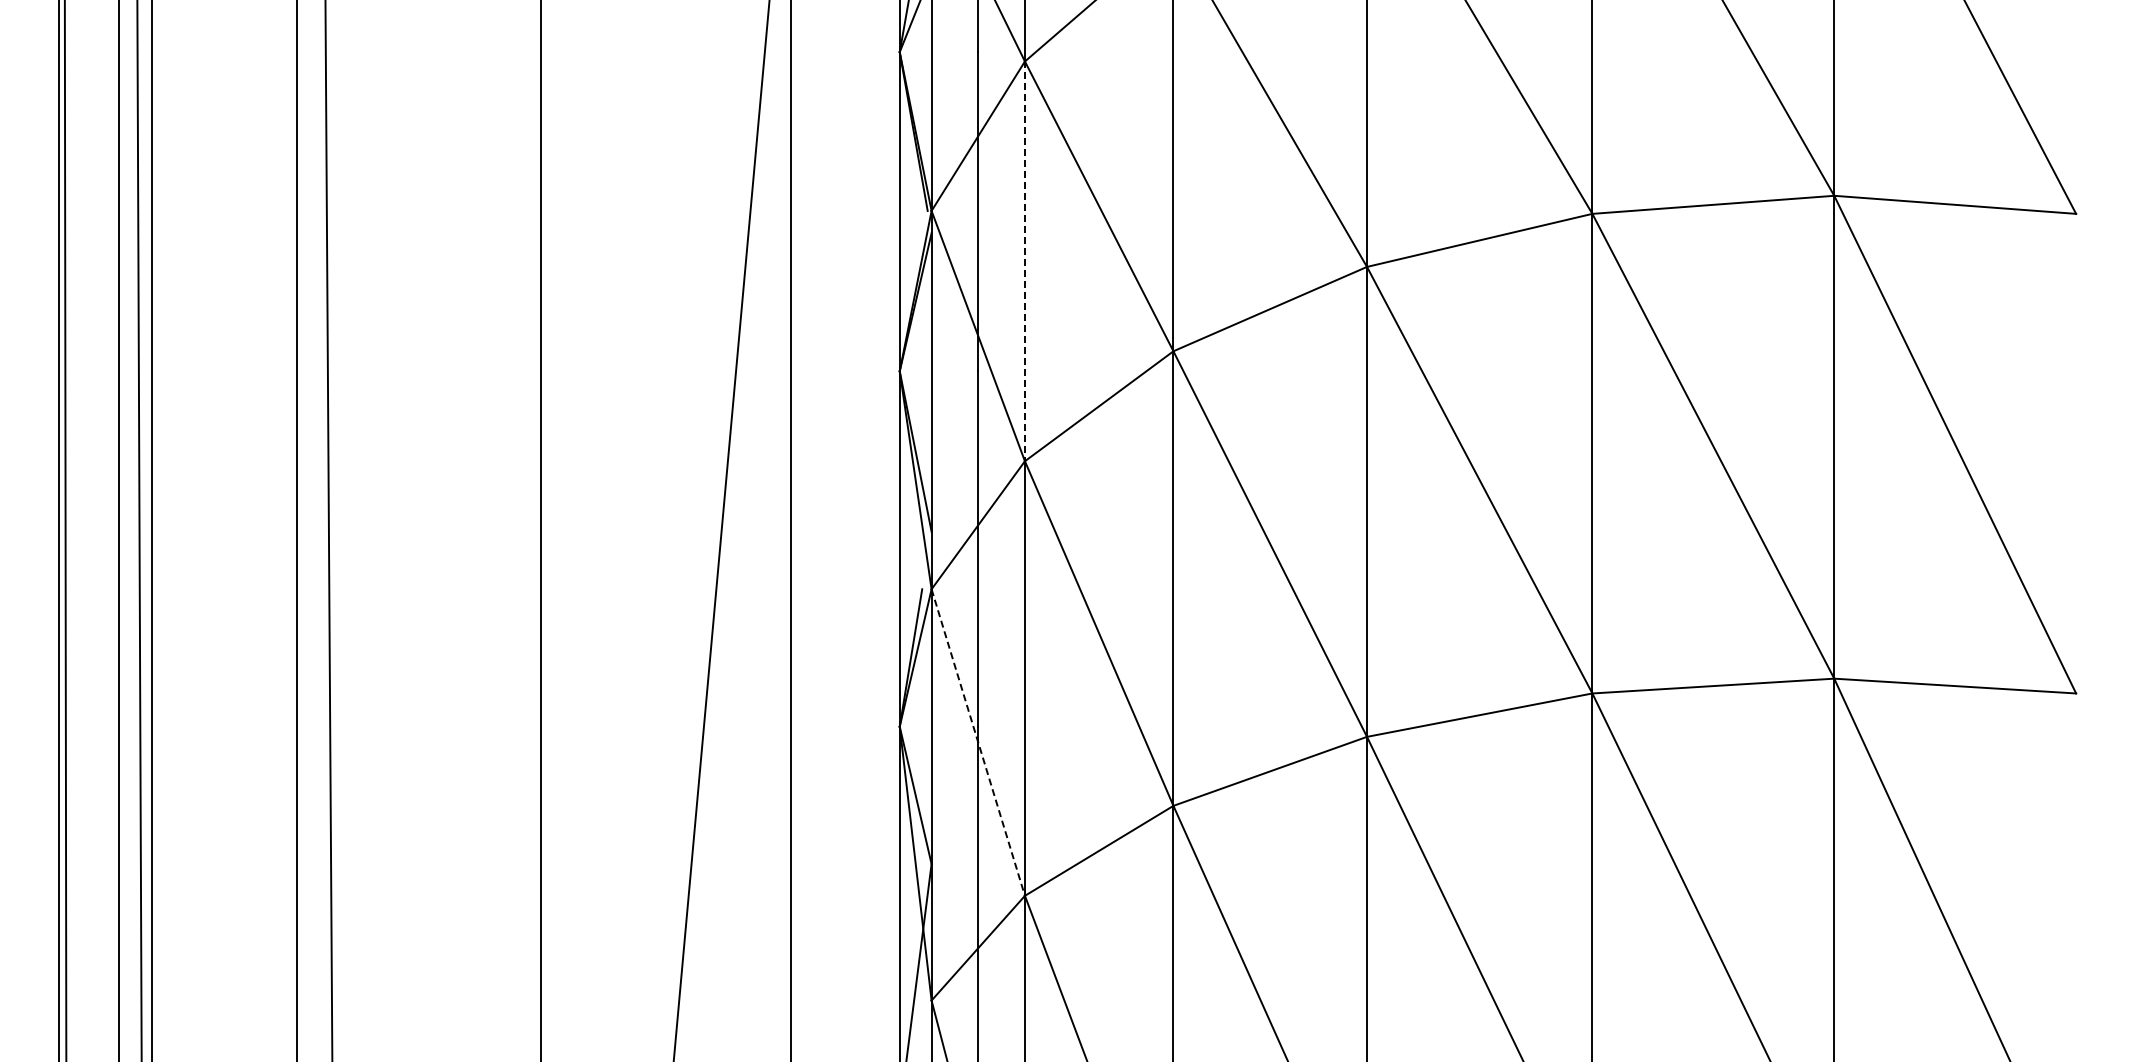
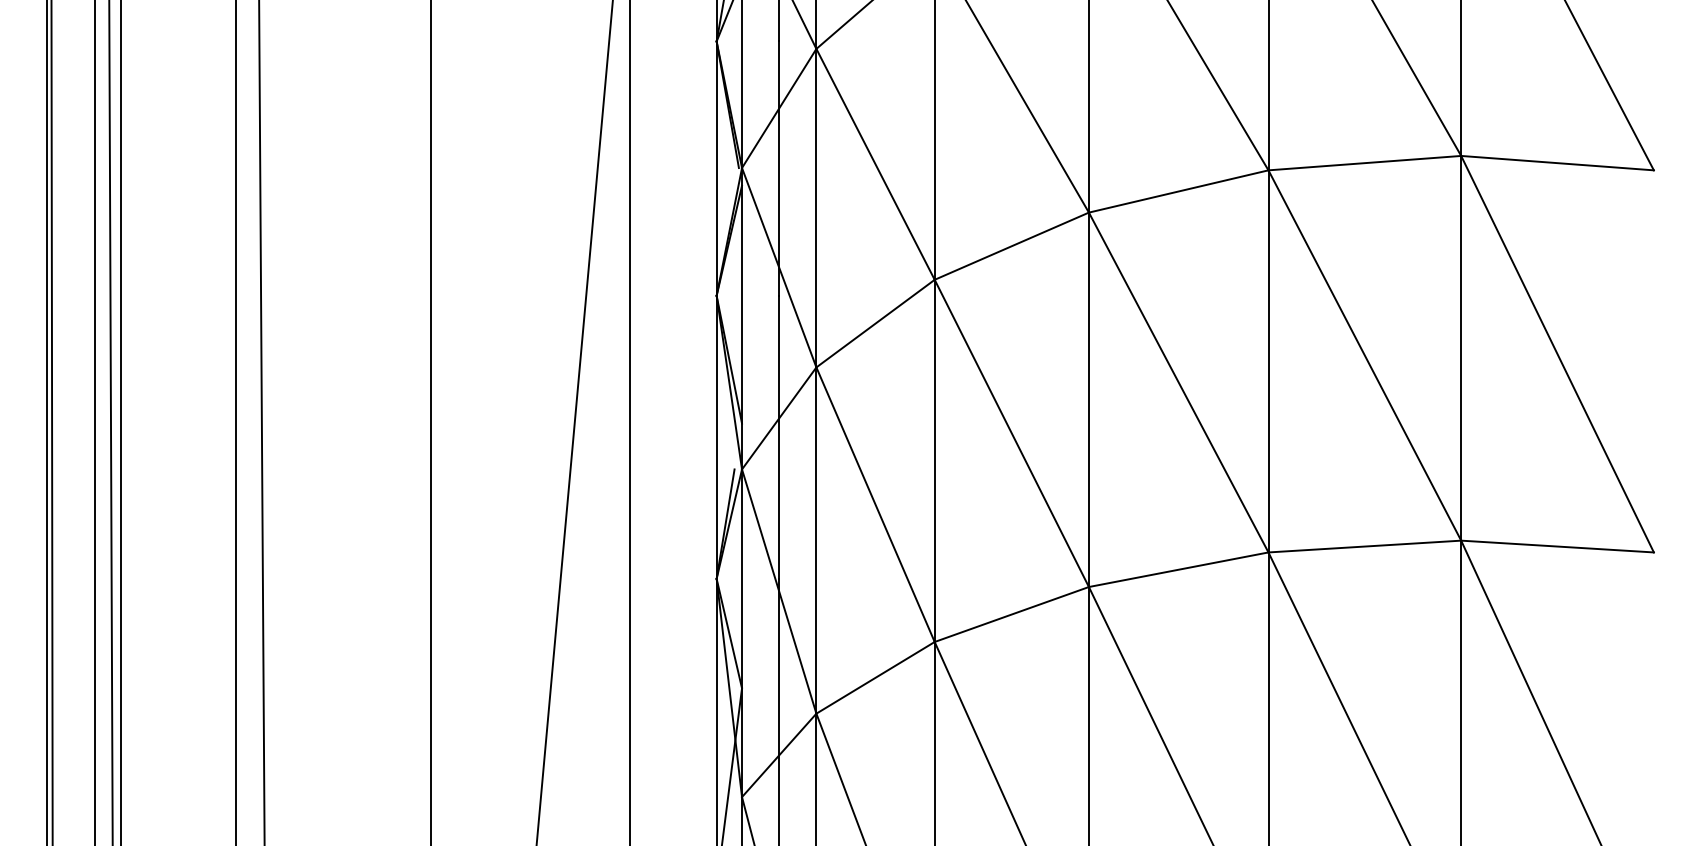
line: (1024, 261) -> (816, 208), dashed -> solid
line: (978, 743) -> (779, 592), dashed -> solid

